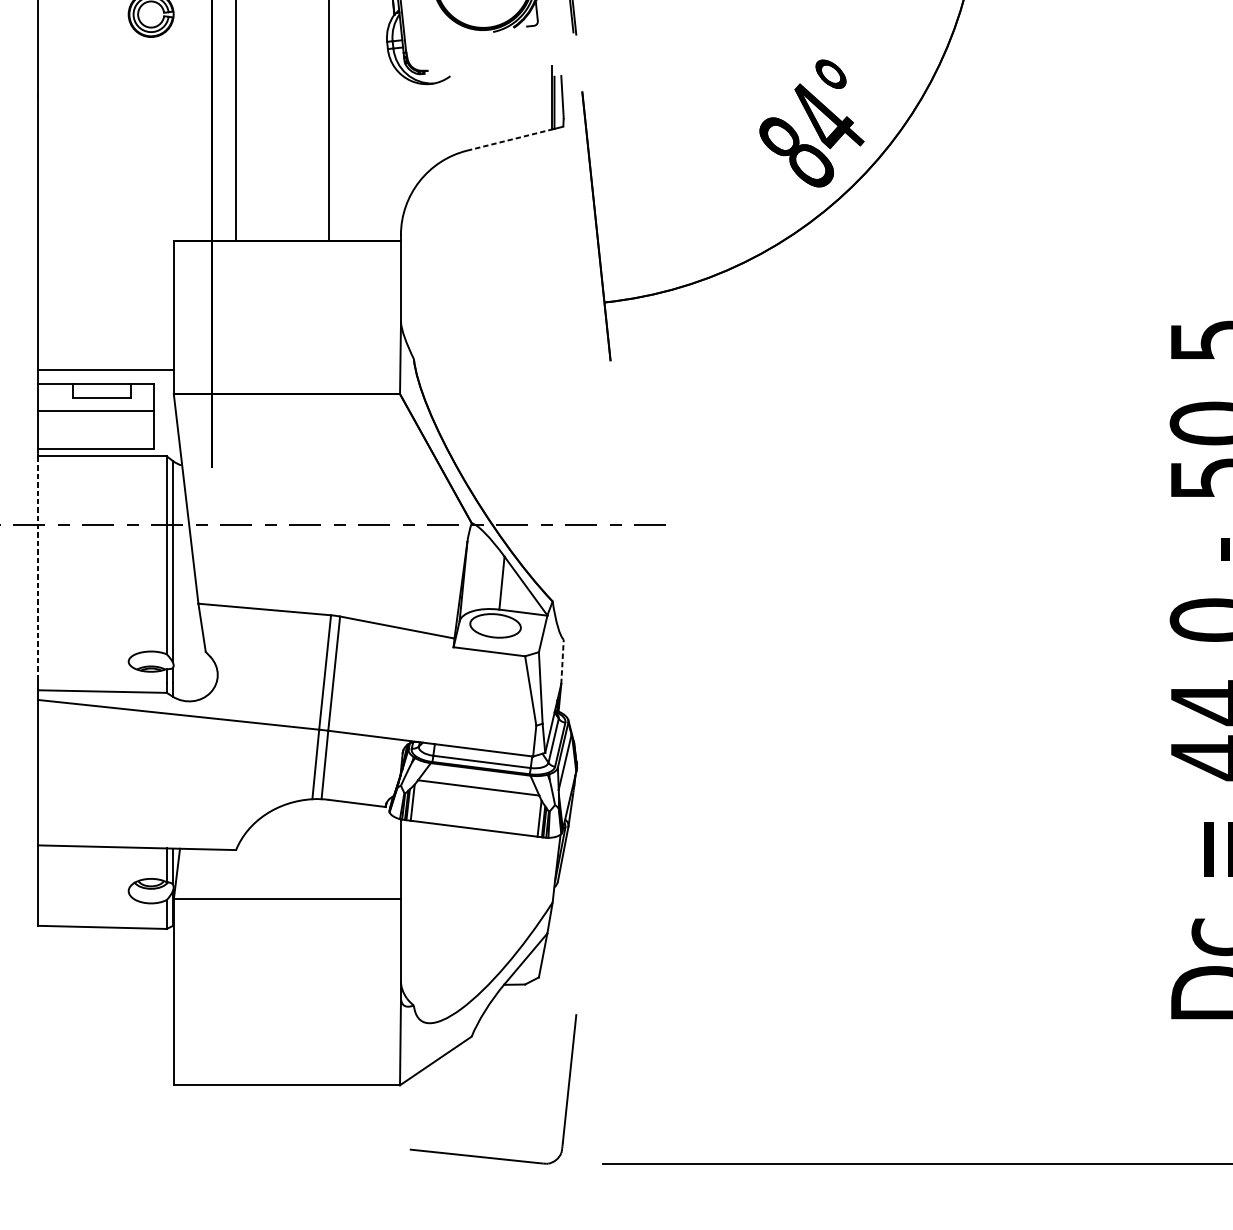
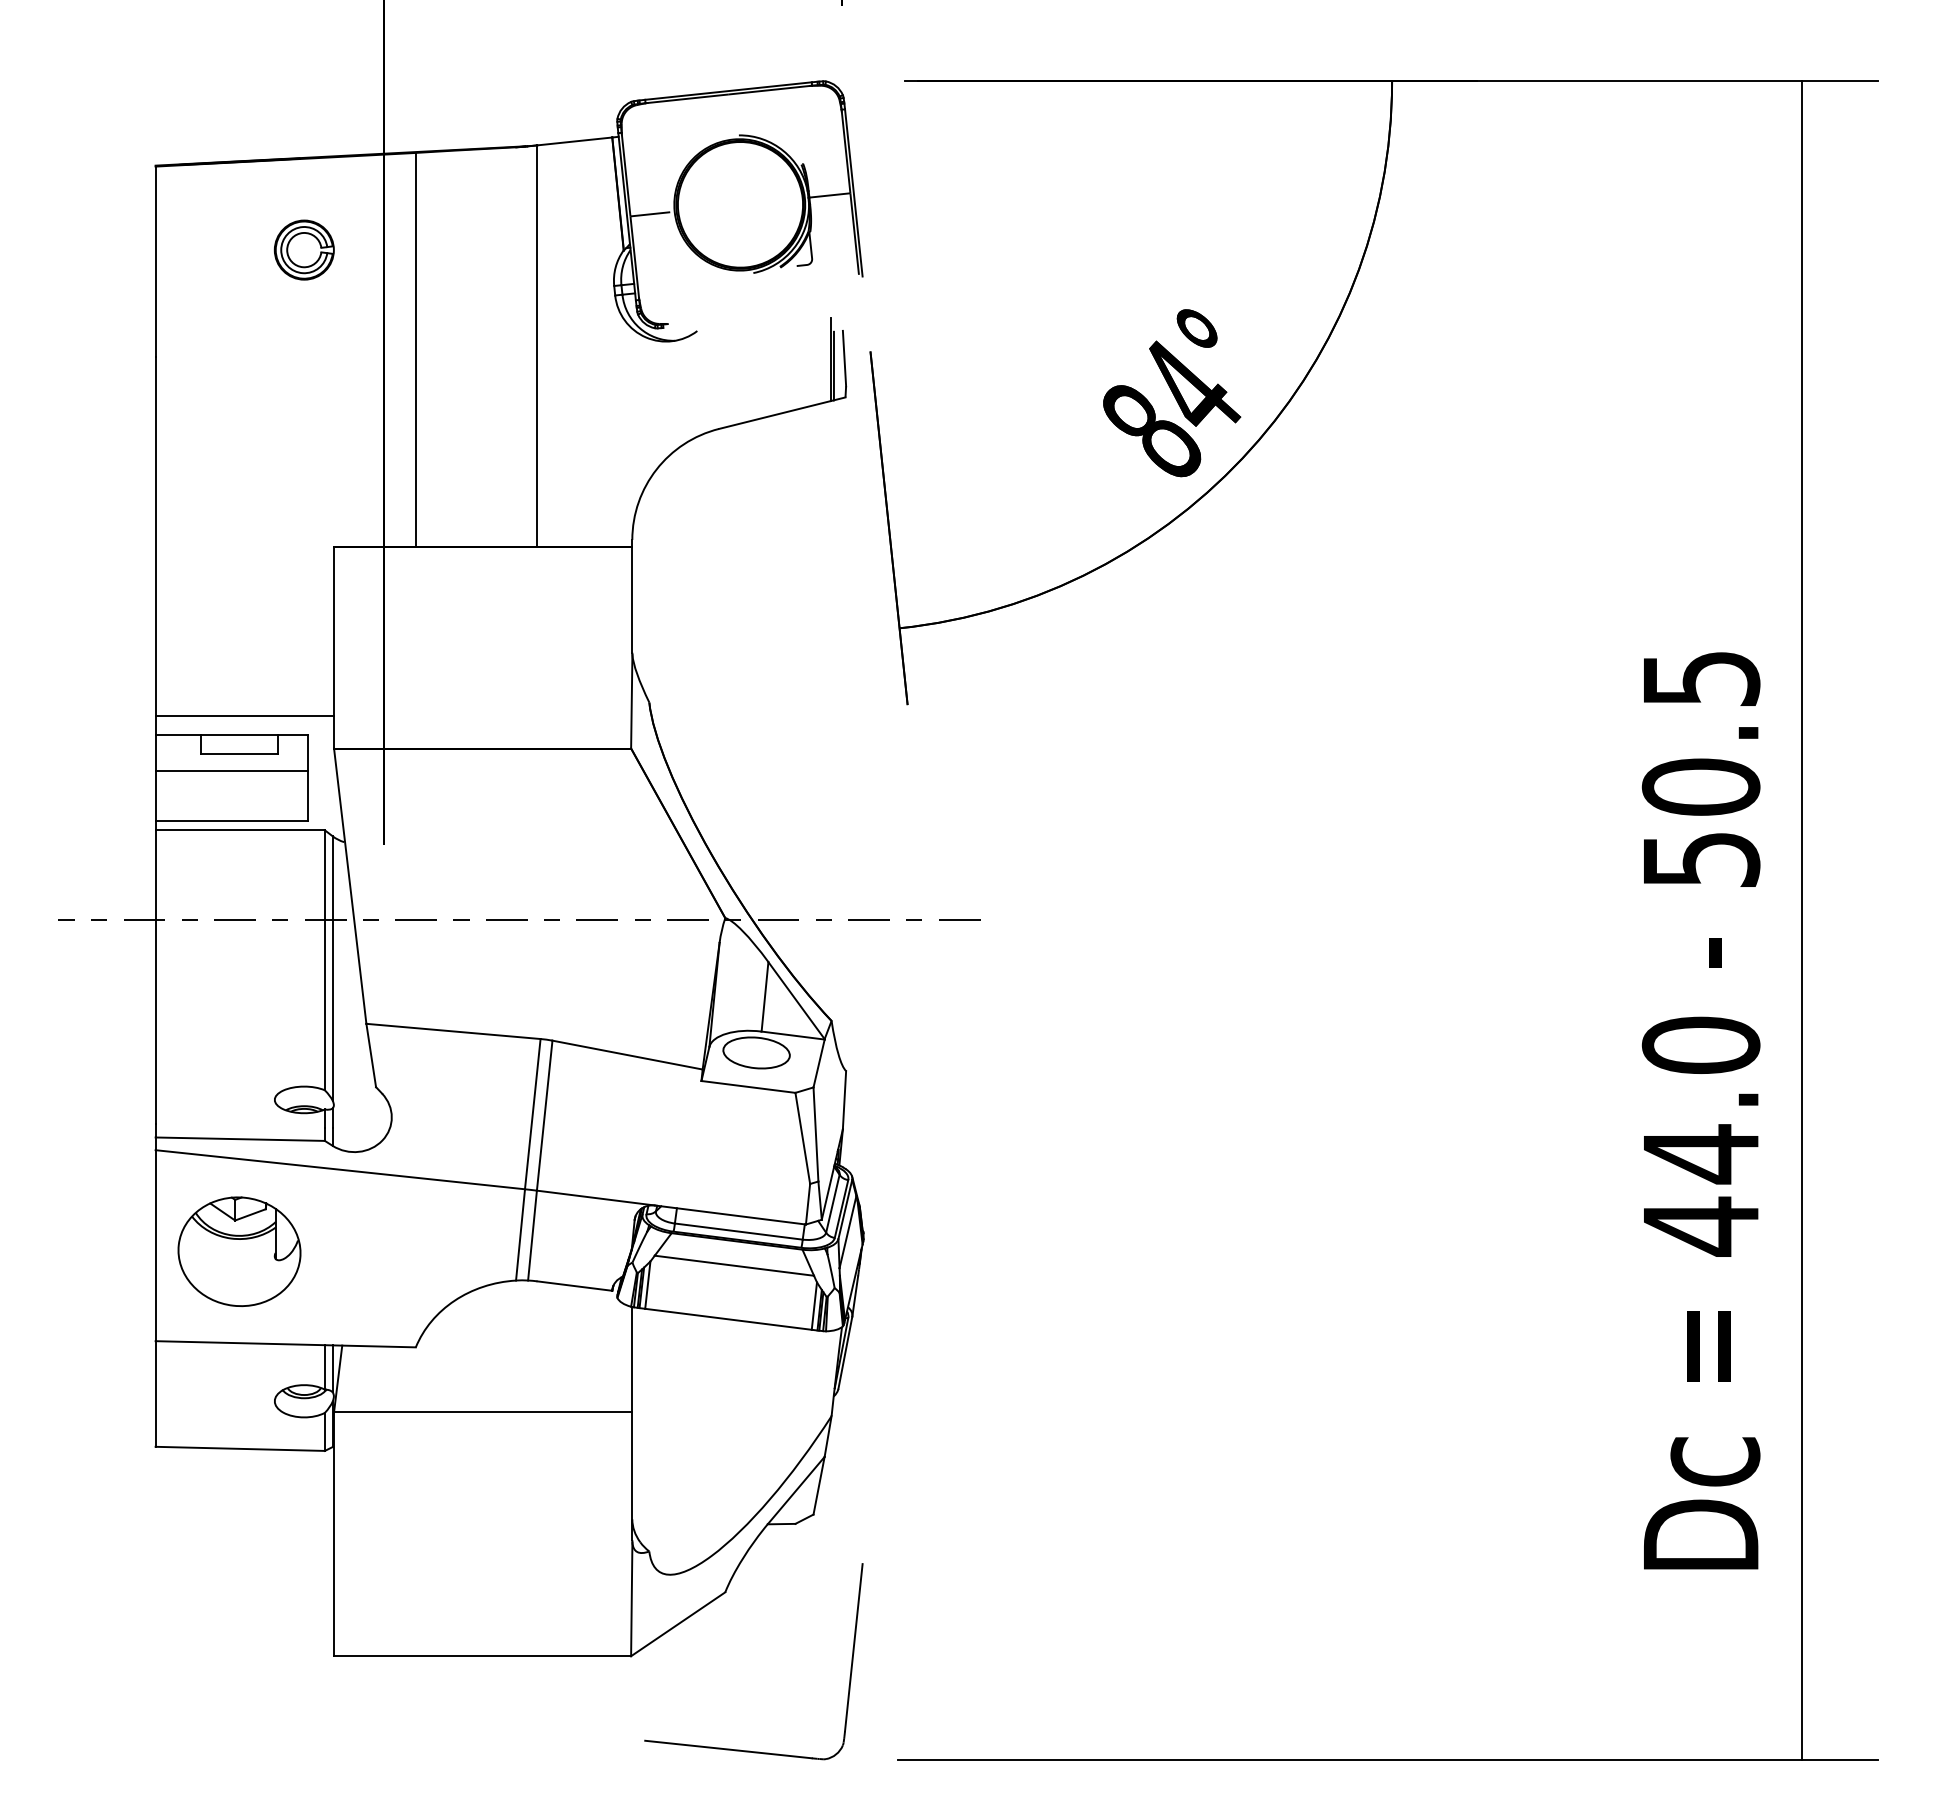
line: (509, 140) -> (775, 415), dashed -> solid
line: (37, 568) -> (155, 977), dashed -> solid
line: (562, 661) -> (844, 1099), dashed -> solid
part: (101, 777) -> (239, 1251), added

